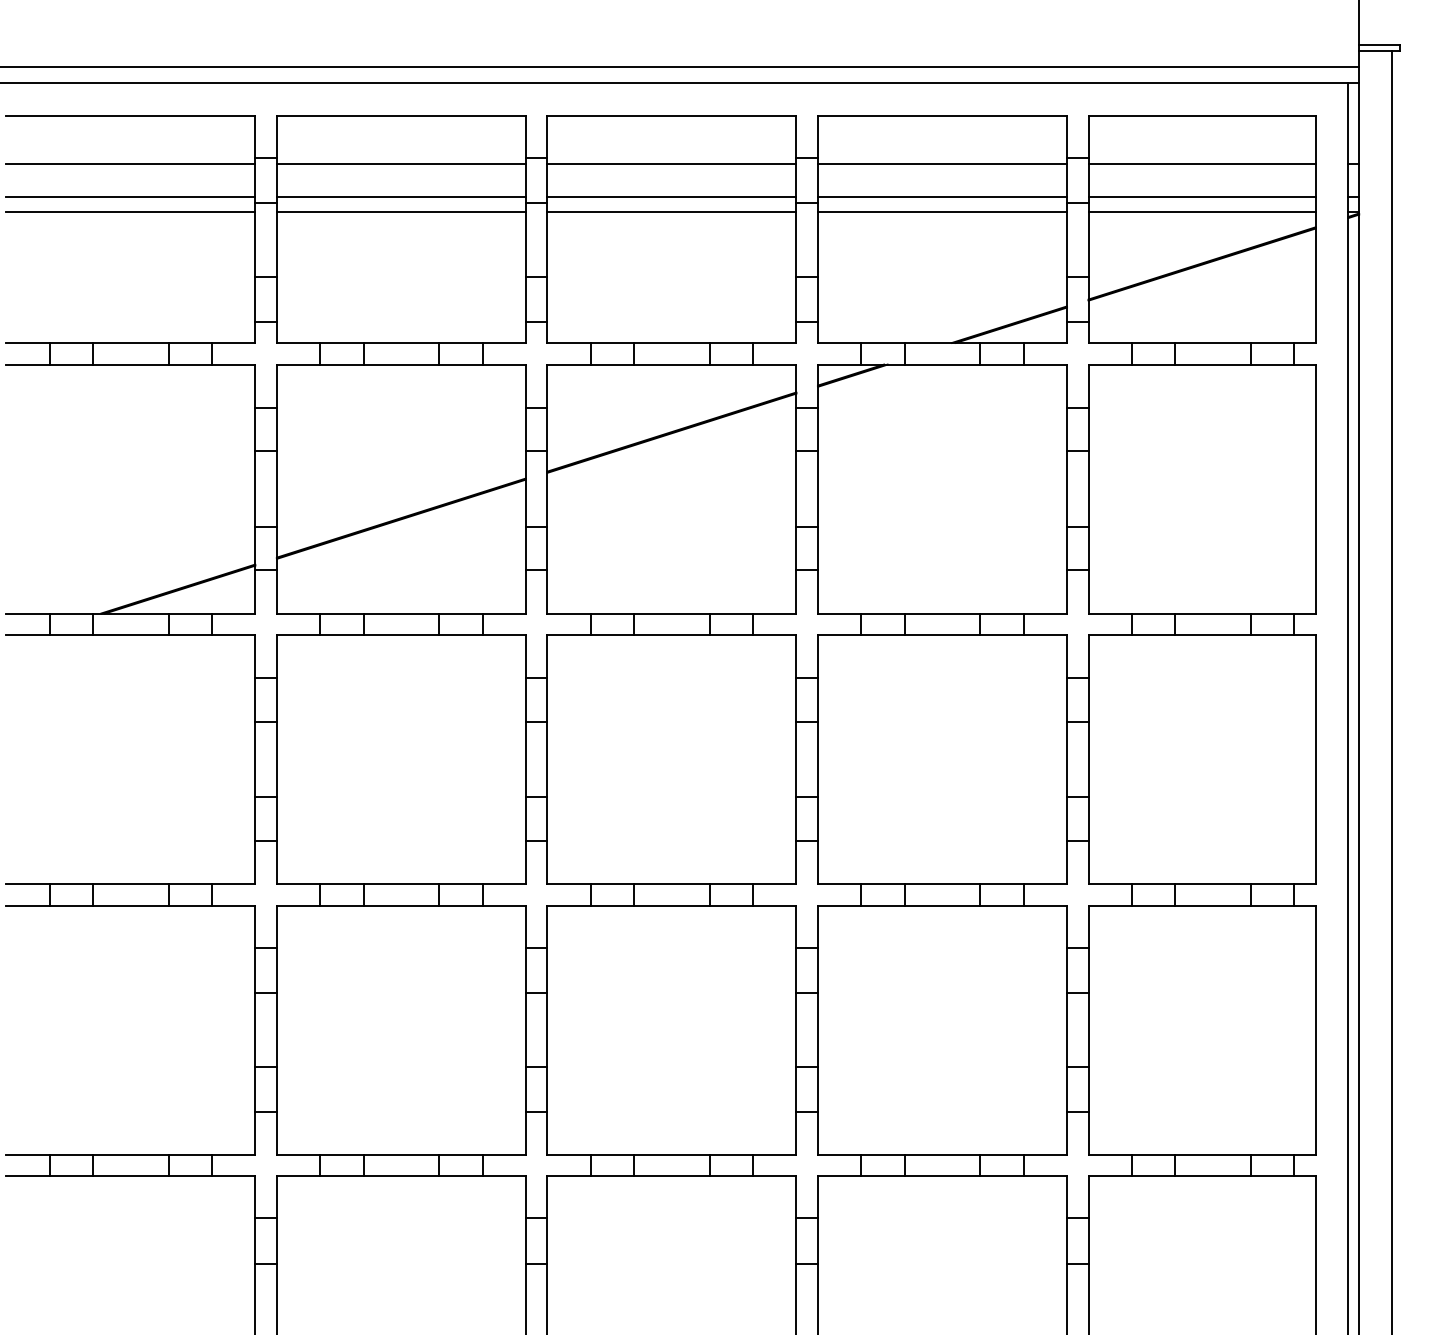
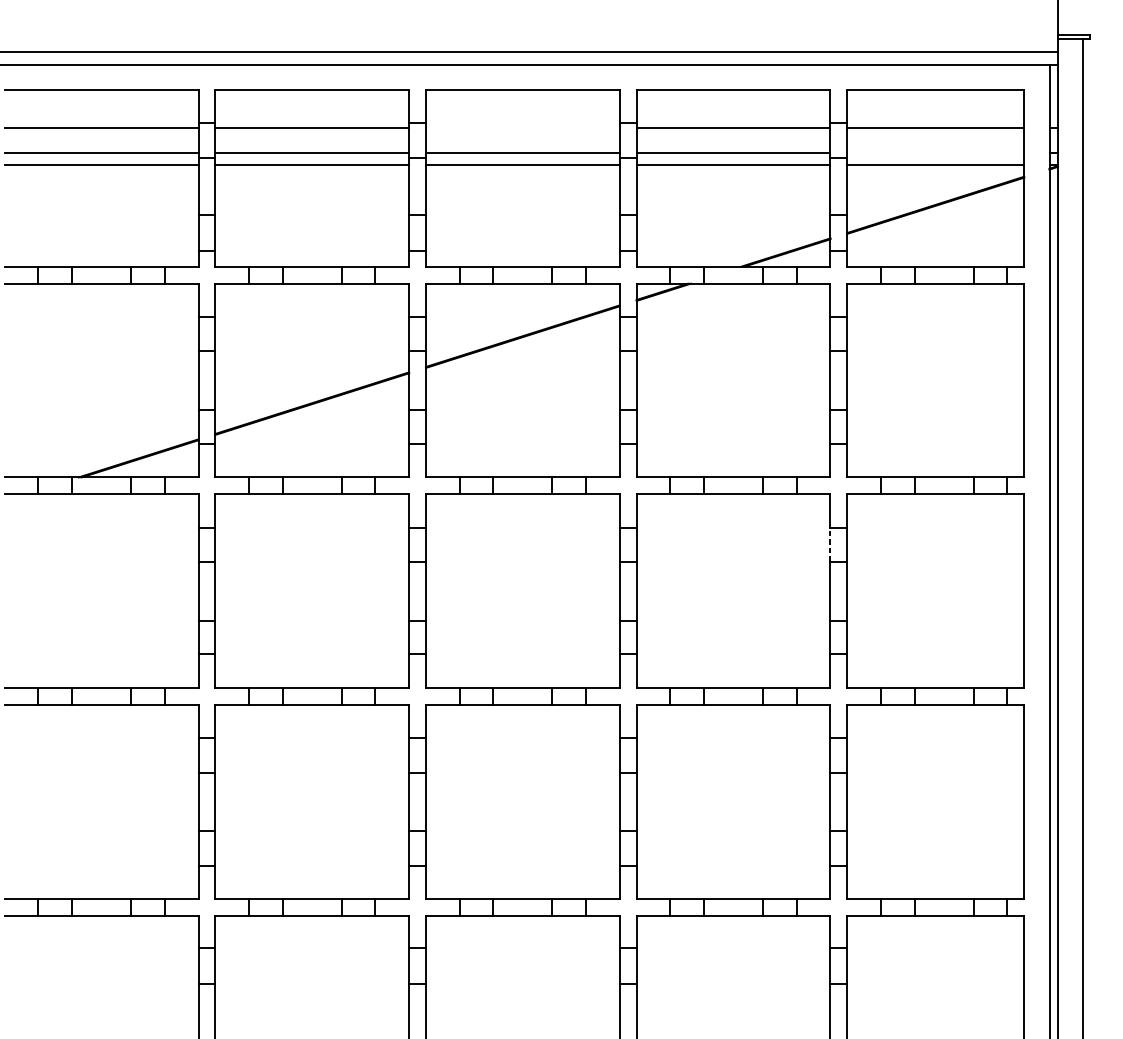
line: (671, 164) -> (522, 127), removed
line: (1201, 196) -> (935, 152), removed
line: (1066, 700) -> (830, 545), solid -> dashed

